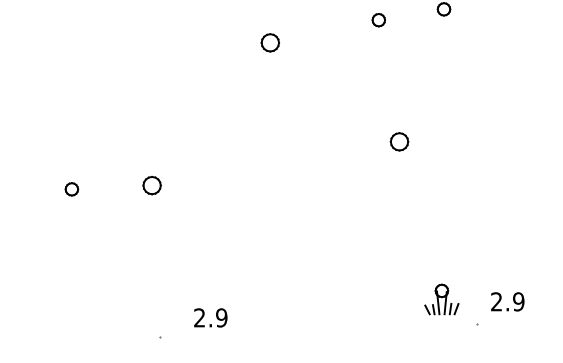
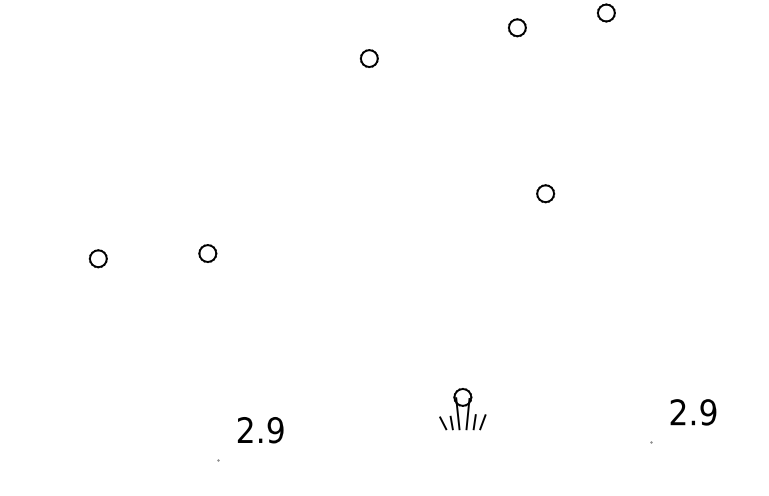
part: (270, 42) -> (369, 58), size x0.71
part: (399, 141) -> (545, 193), size x0.71
part: (151, 185) -> (207, 253), size x0.71
part: (441, 299) -> (462, 409), moved
text: (210, 317) -> (260, 429), moved

